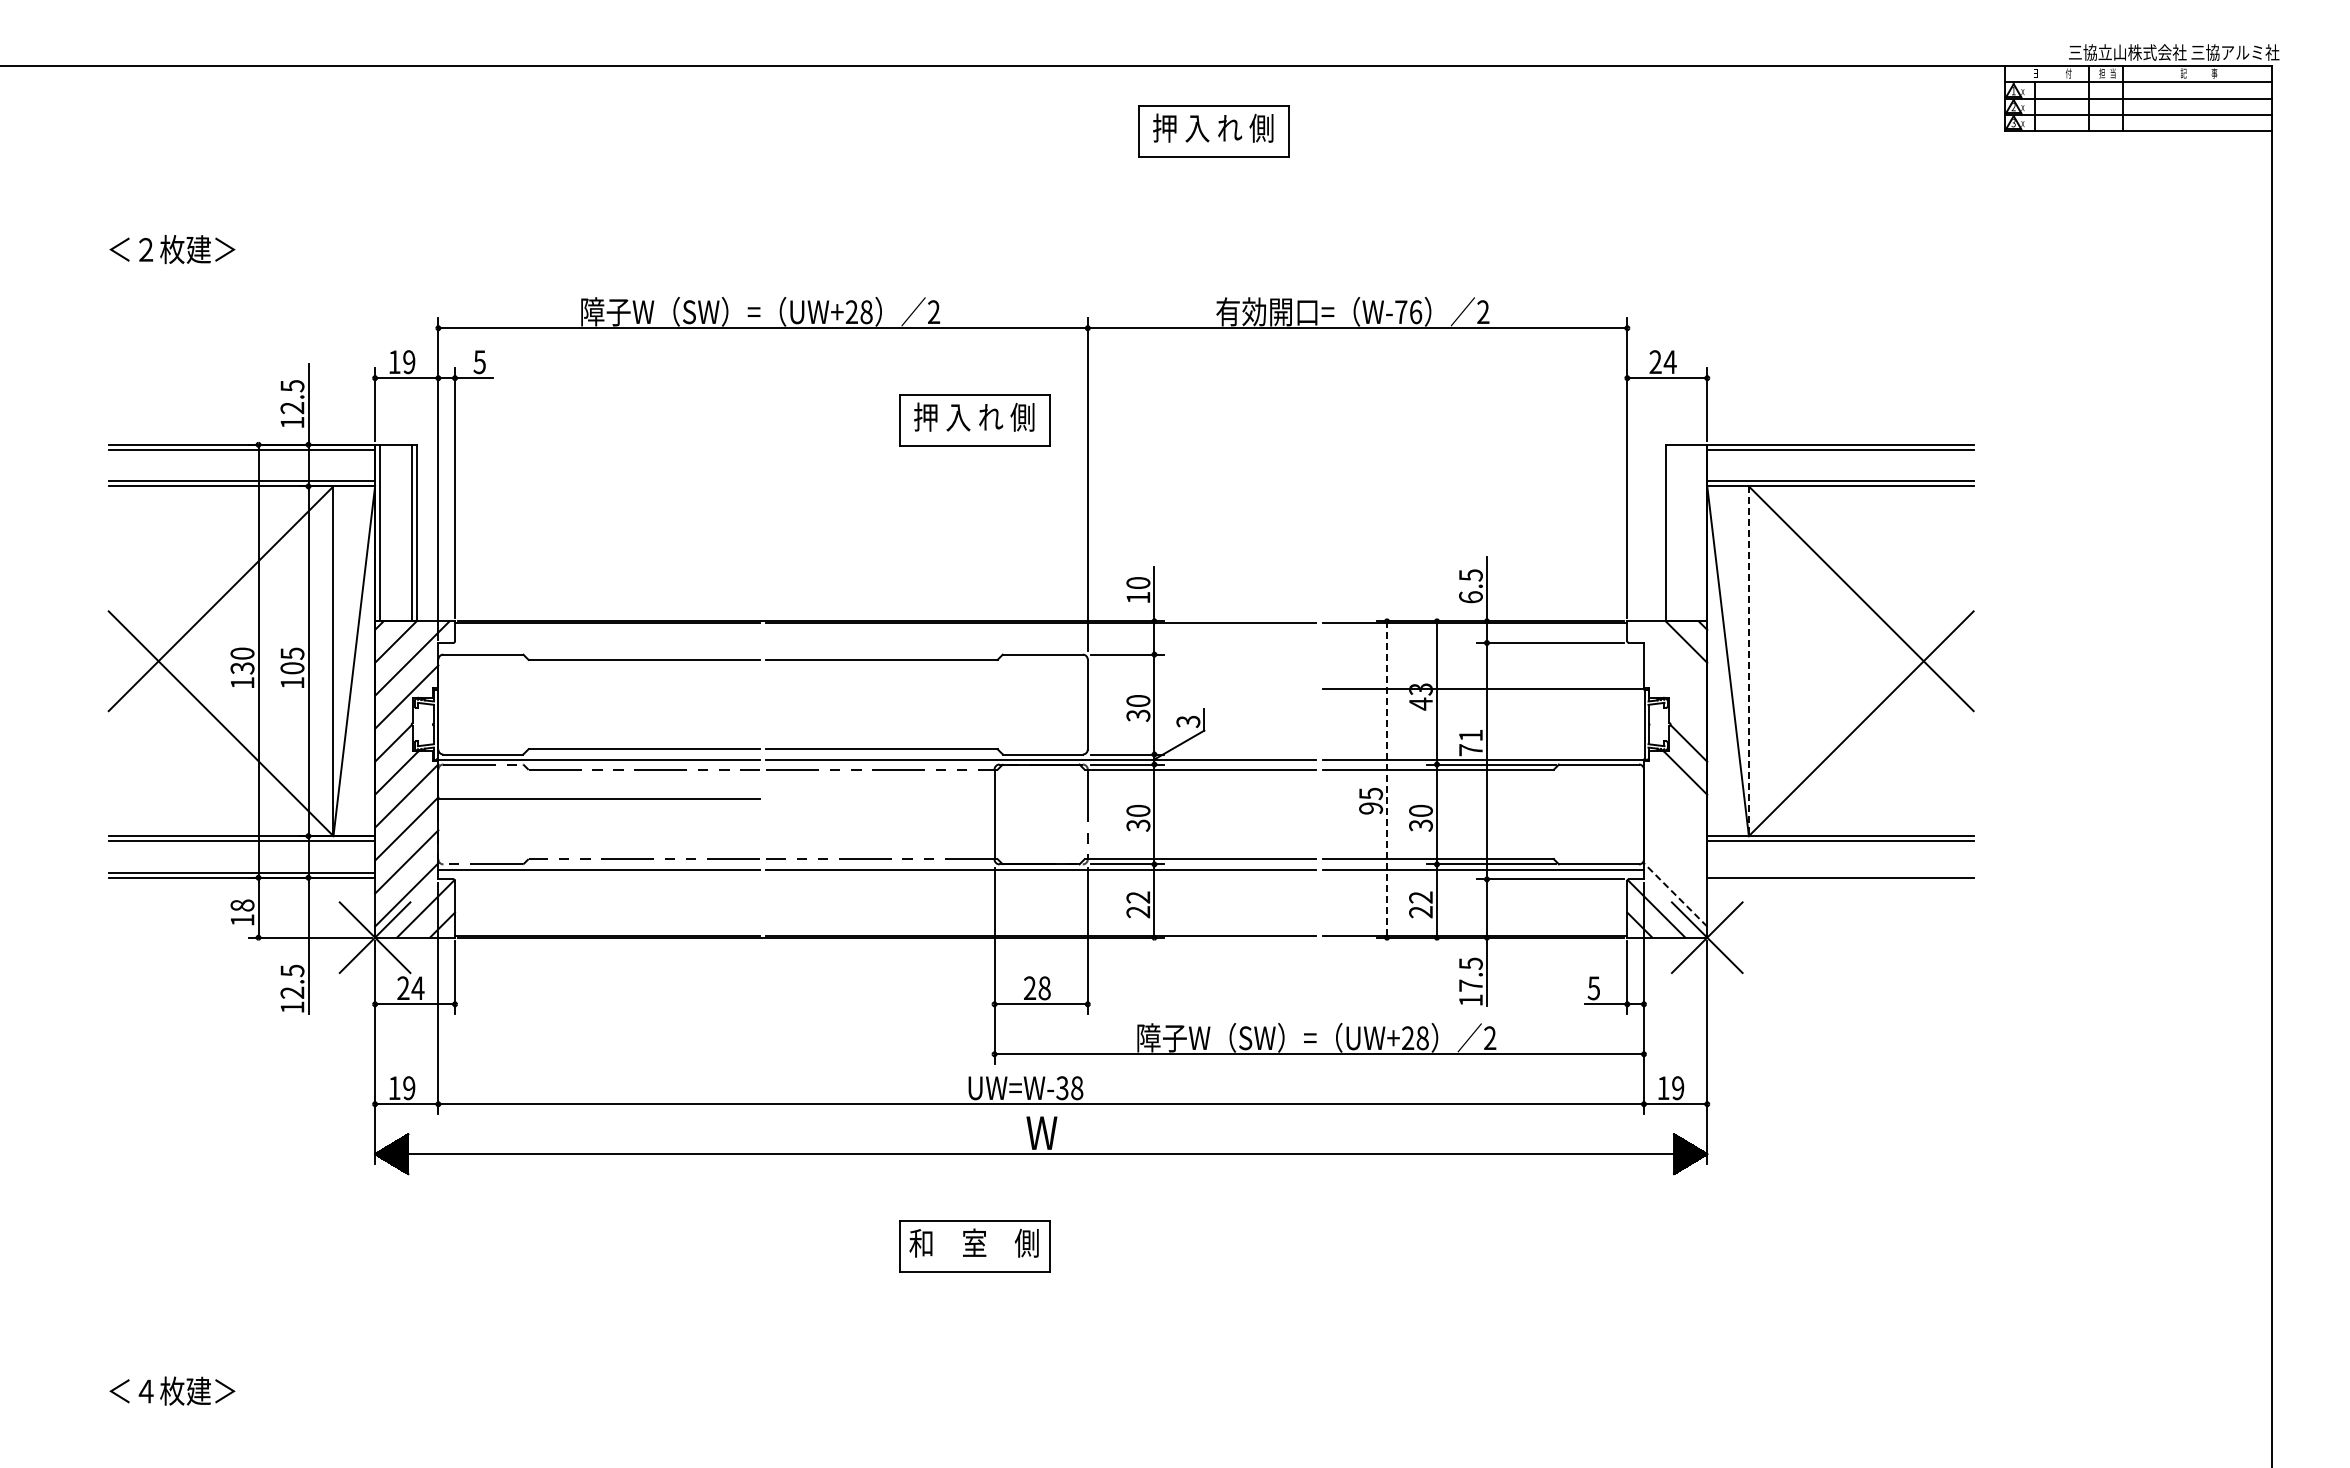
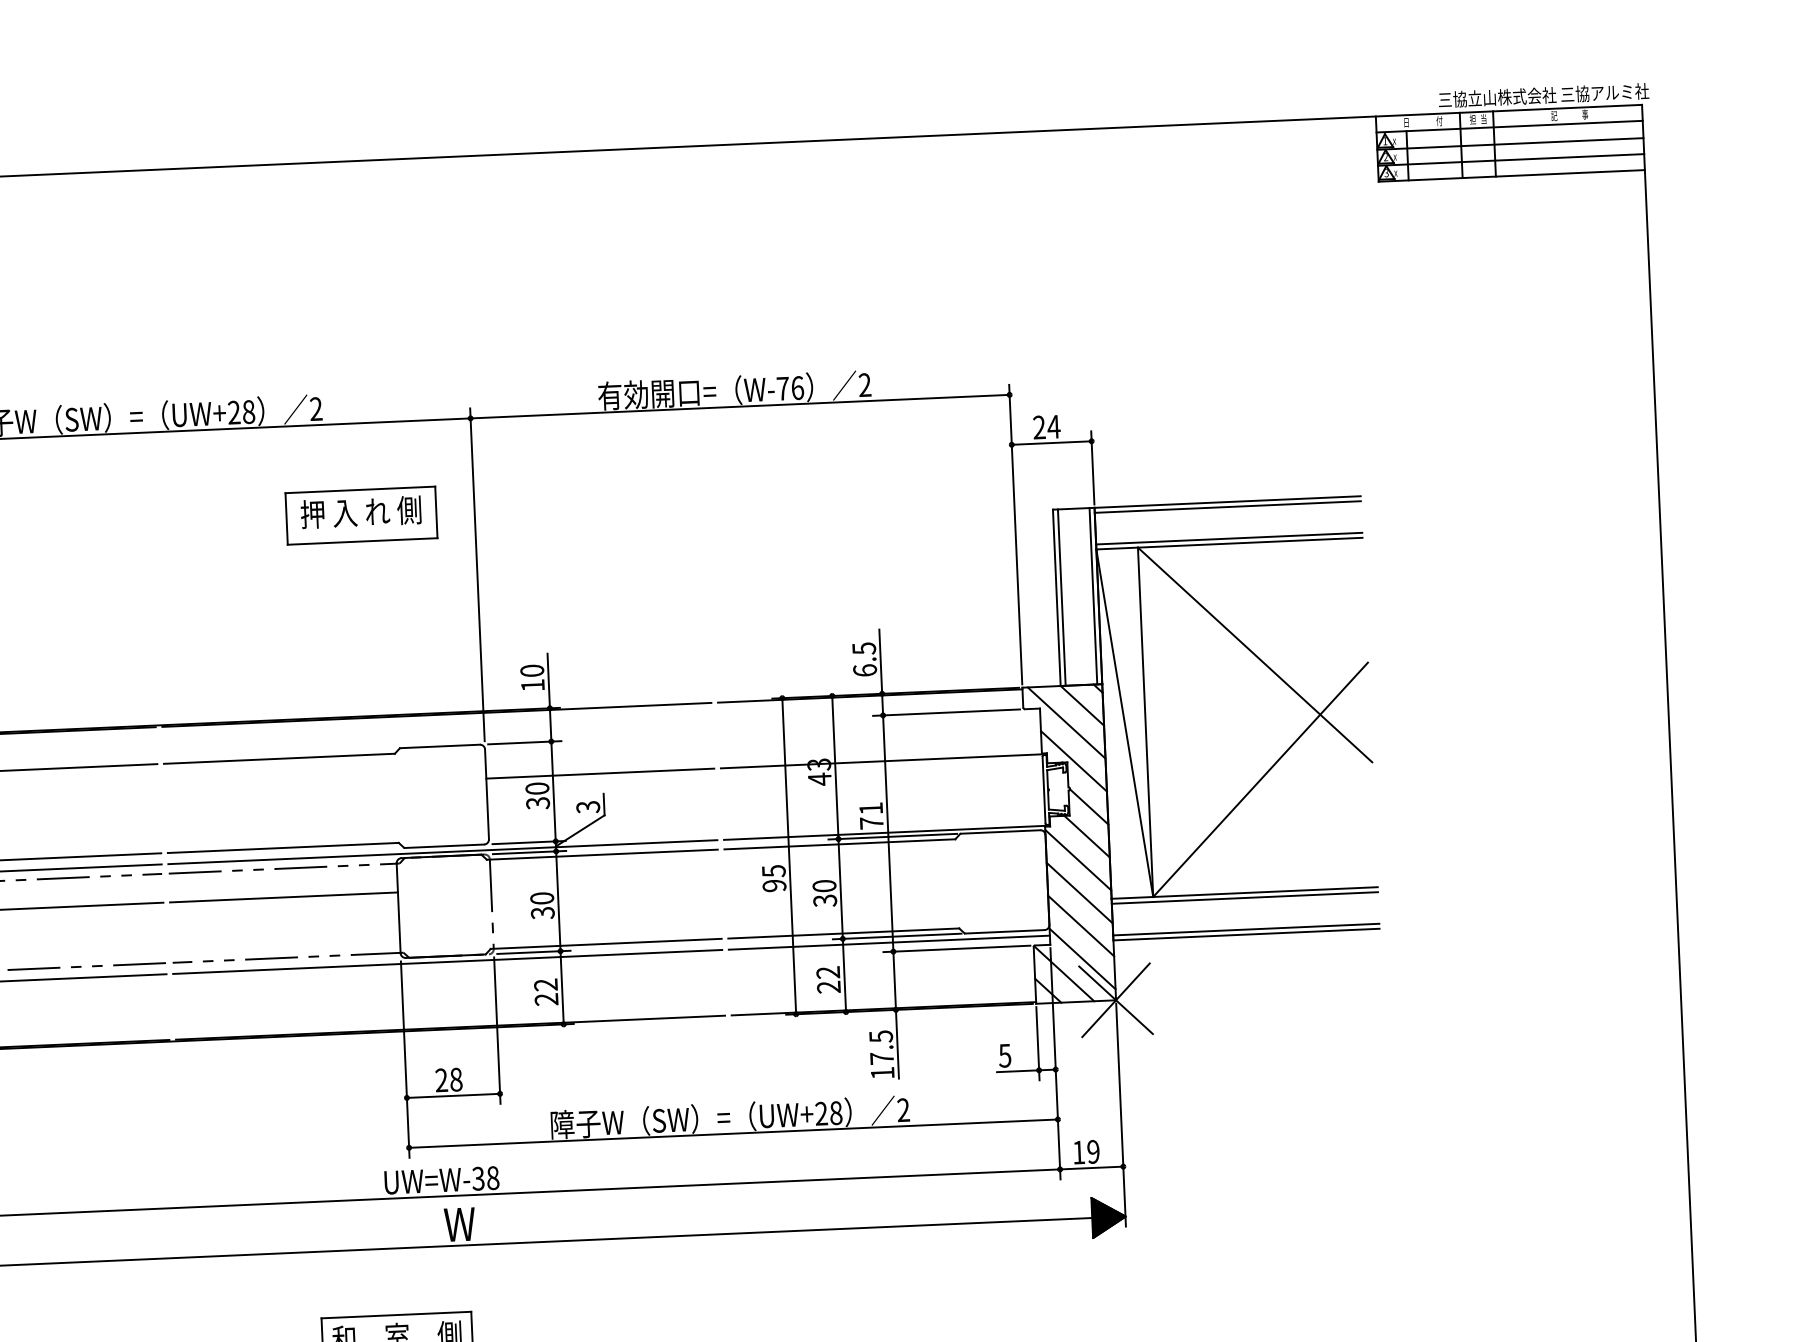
part: (1213, 131) -> (587, 216), removed
line: (1670, 532) -> (1061, 597), added
line: (1702, 532) -> (1093, 595), added
line: (1669, 658) -> (1066, 723), added
line: (1748, 661) -> (1145, 722), dashed -> solid
line: (1201, 688) -> (599, 773), added
line: (1675, 696) -> (1073, 760), added
line: (1387, 780) -> (789, 857), dashed -> solid
line: (1675, 795) -> (1078, 859), added
line: (880, 798) -> (283, 897), added
line: (1675, 828) -> (1079, 892), added
line: (1675, 861) -> (1080, 925), added
line: (1840, 872) -> (1246, 929), added
line: (1675, 894) -> (1082, 958), dashed -> solid

